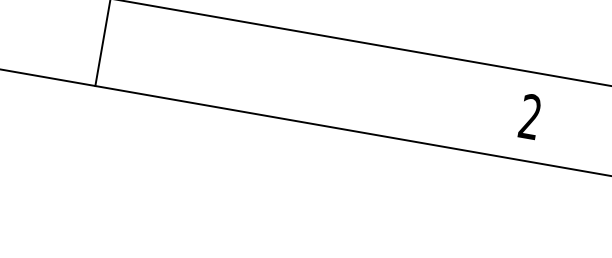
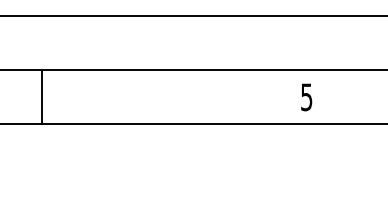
text: (529, 117) -> (306, 97), 2 -> 5

